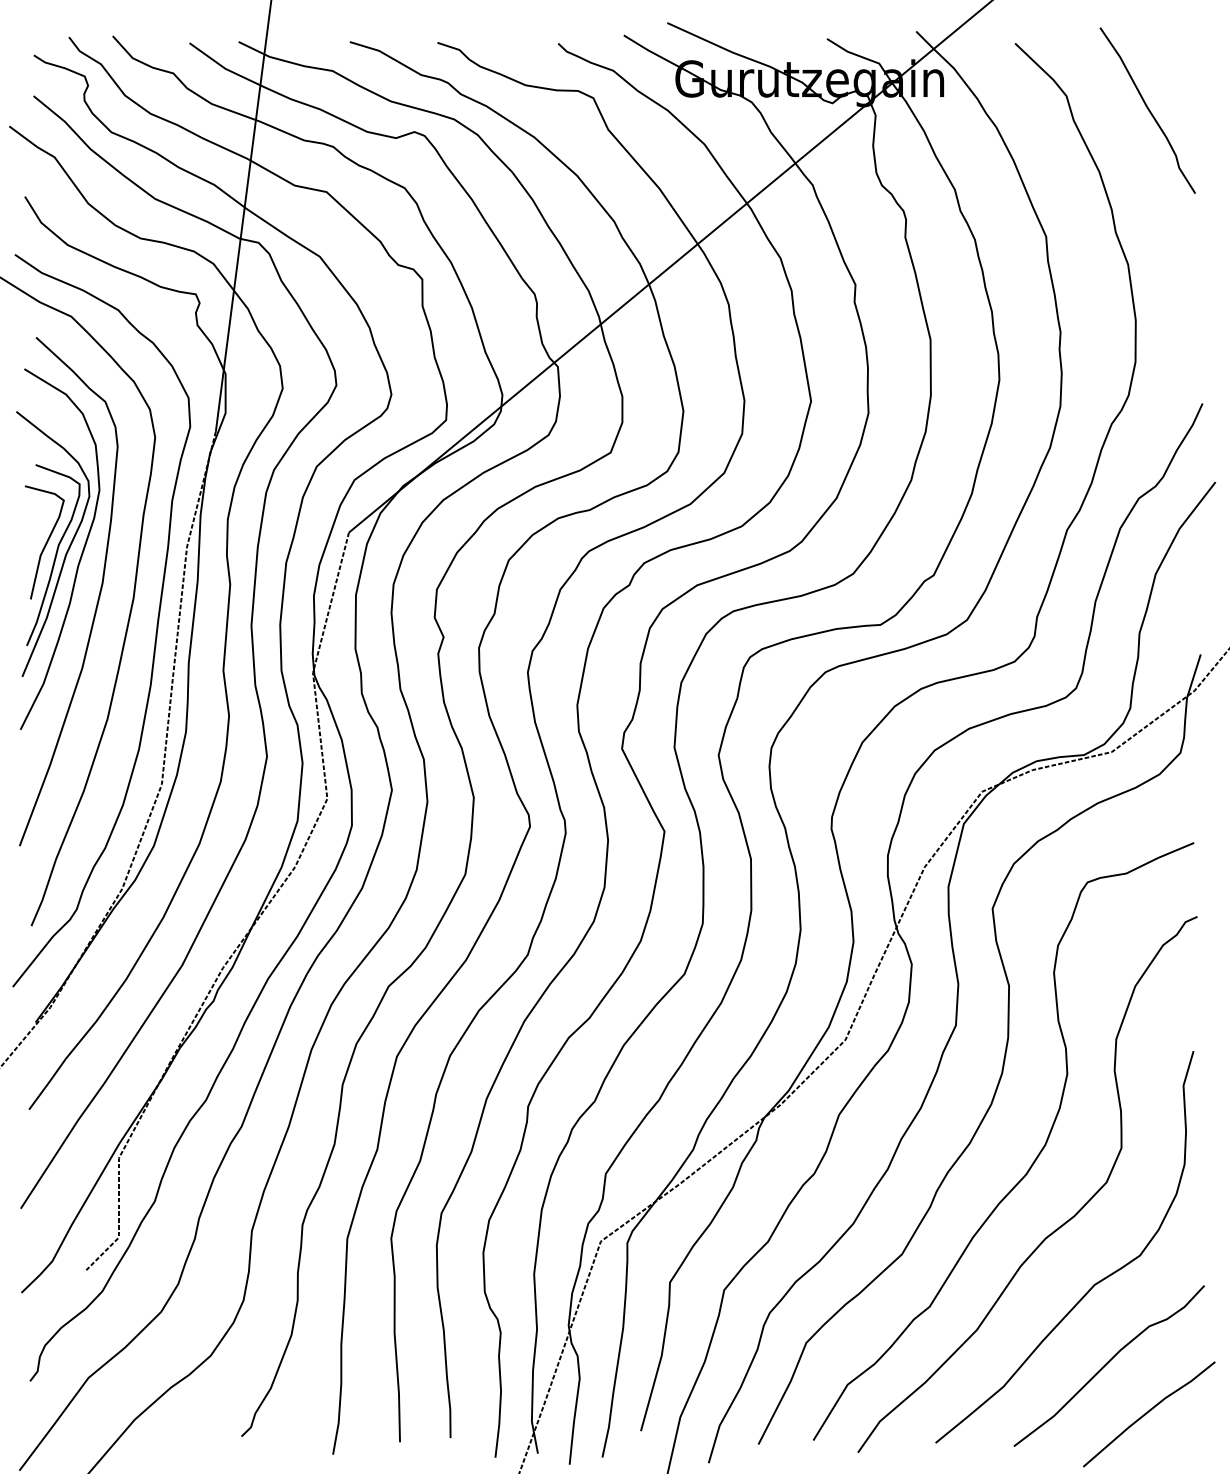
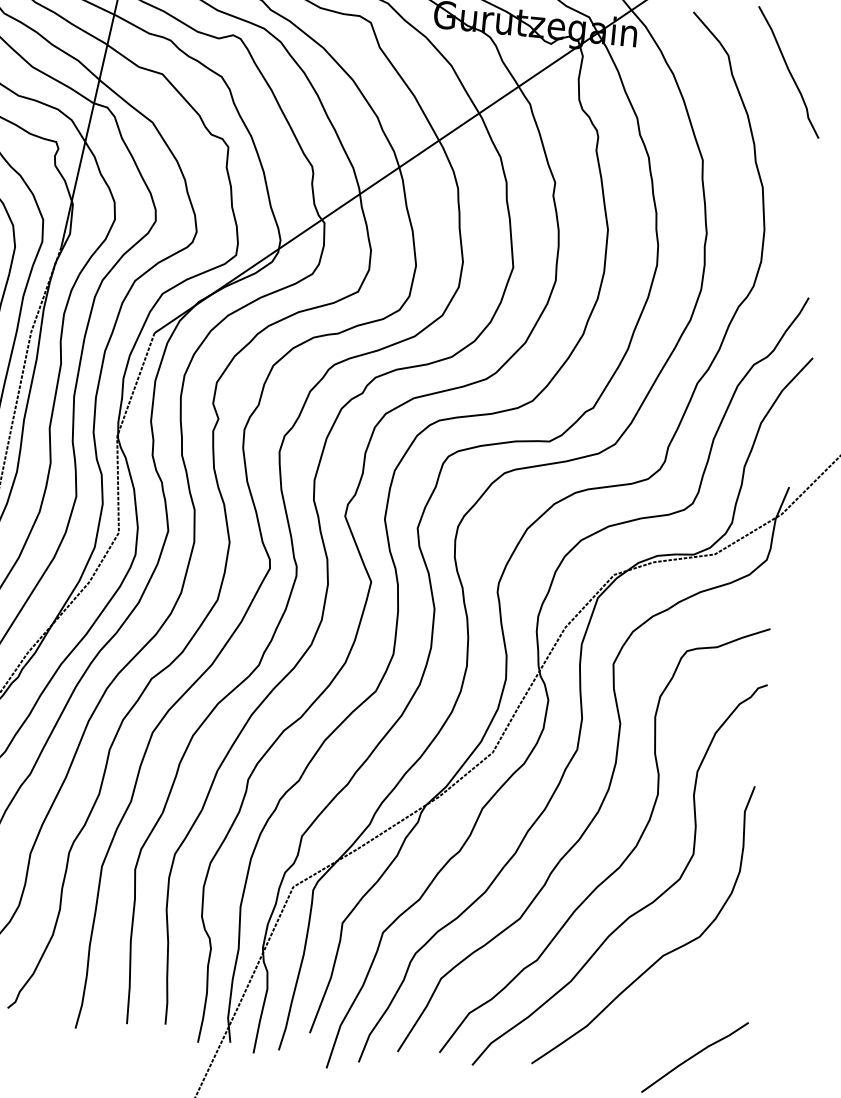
curve: (1107, 1364) -> (667, 1016), removed

